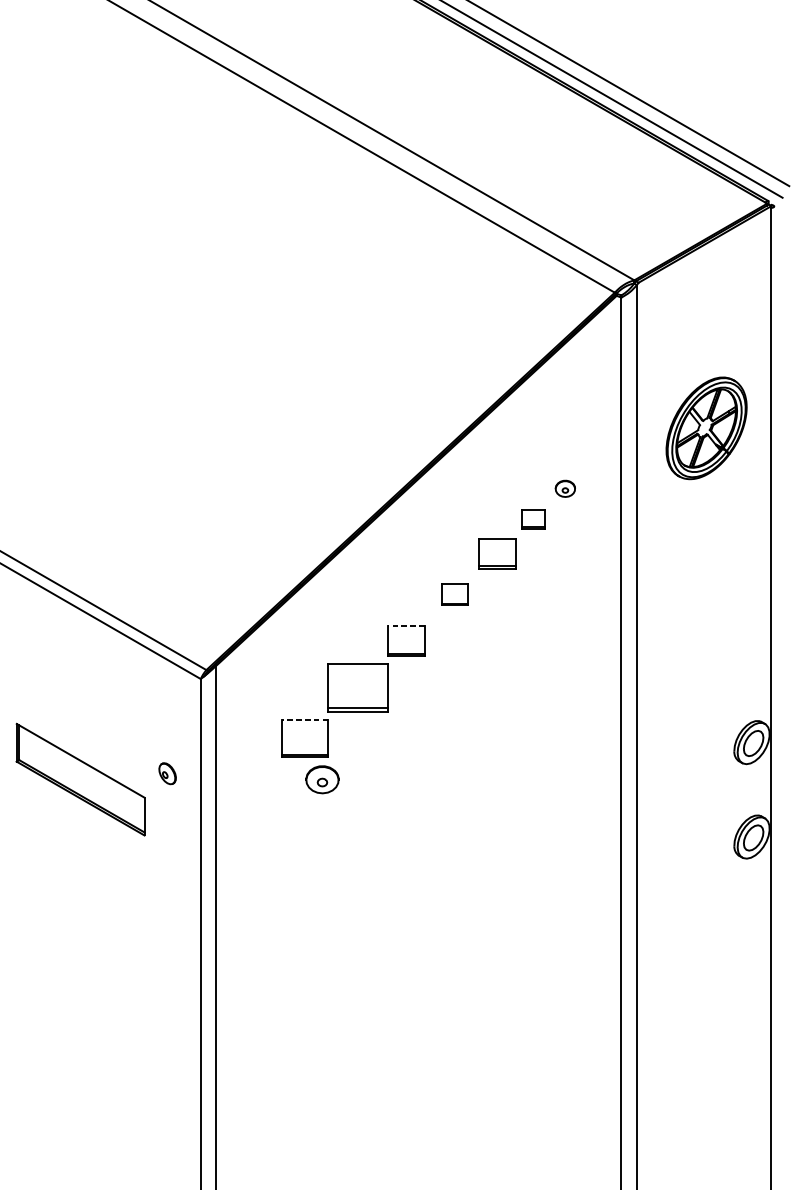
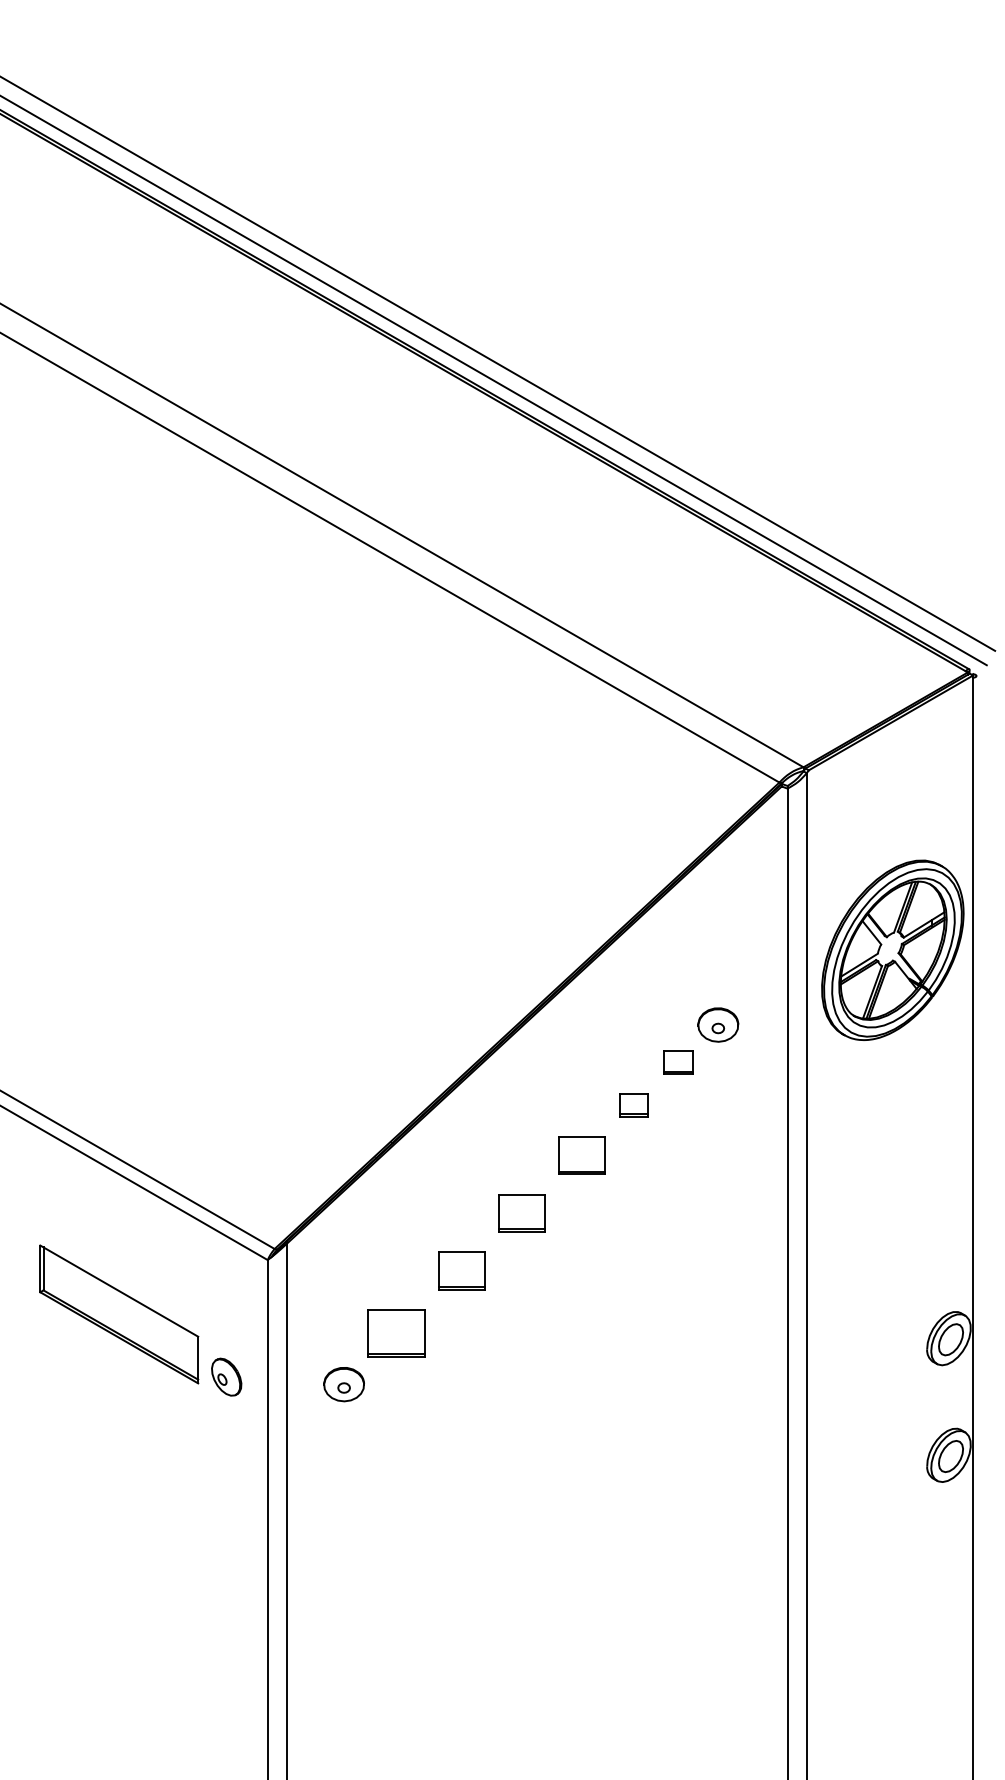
part: (706, 427) -> (892, 949), size x1.43
part: (565, 488) -> (718, 1024), size x1.67
part: (496, 553) -> (633, 1105), size x0.62
part: (454, 594) -> (581, 1155), size x1.43
line: (406, 625) -> (521, 1194), dashed -> solid
part: (357, 687) -> (461, 1270), size x0.62
line: (304, 719) -> (396, 1310), dashed -> solid
part: (167, 773) -> (226, 1376), size x1.43
part: (80, 779) -> (119, 1314), moved
part: (321, 779) -> (343, 1384), moved

